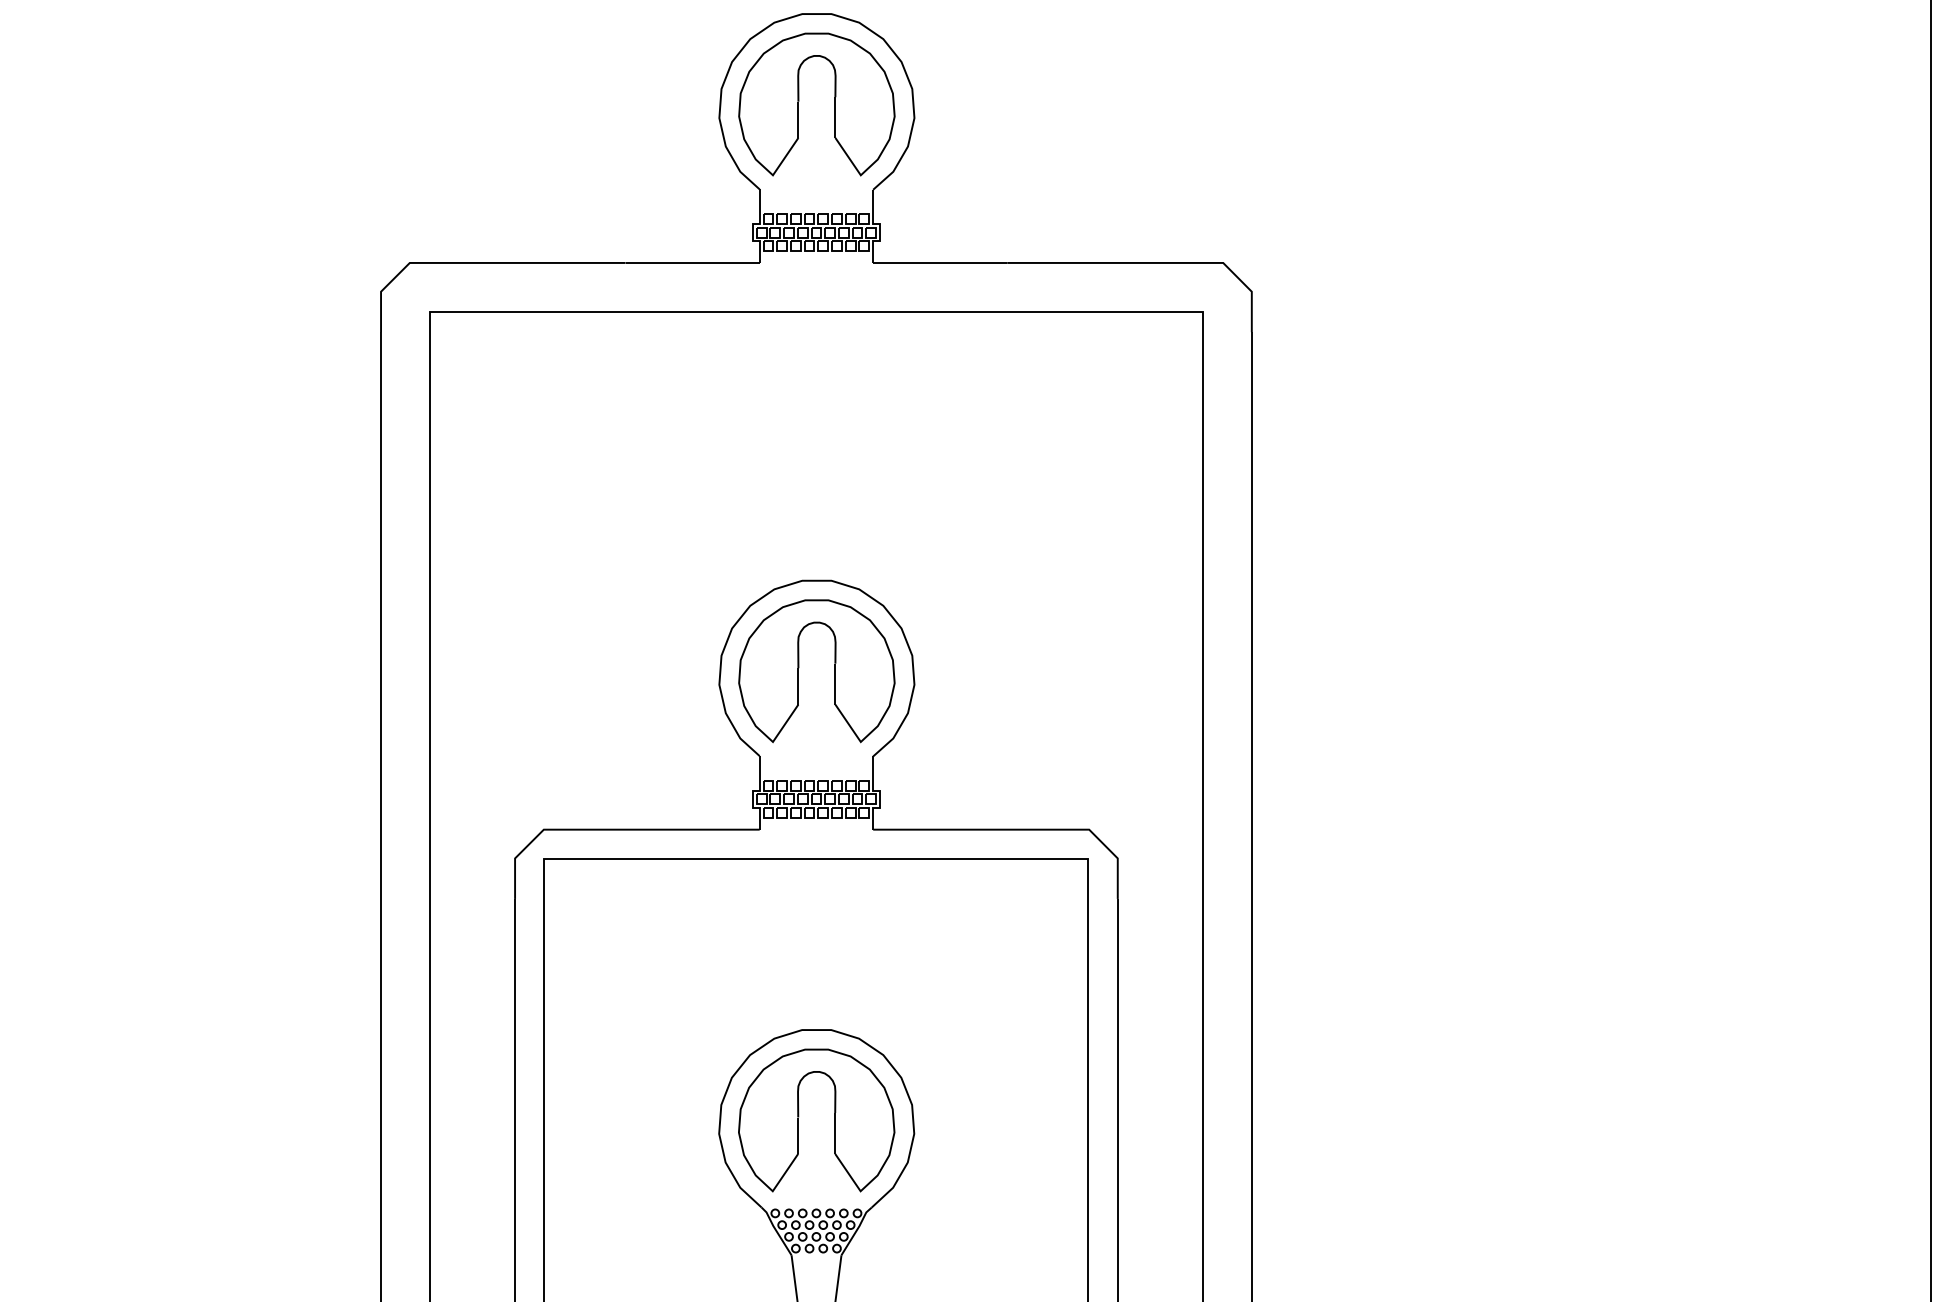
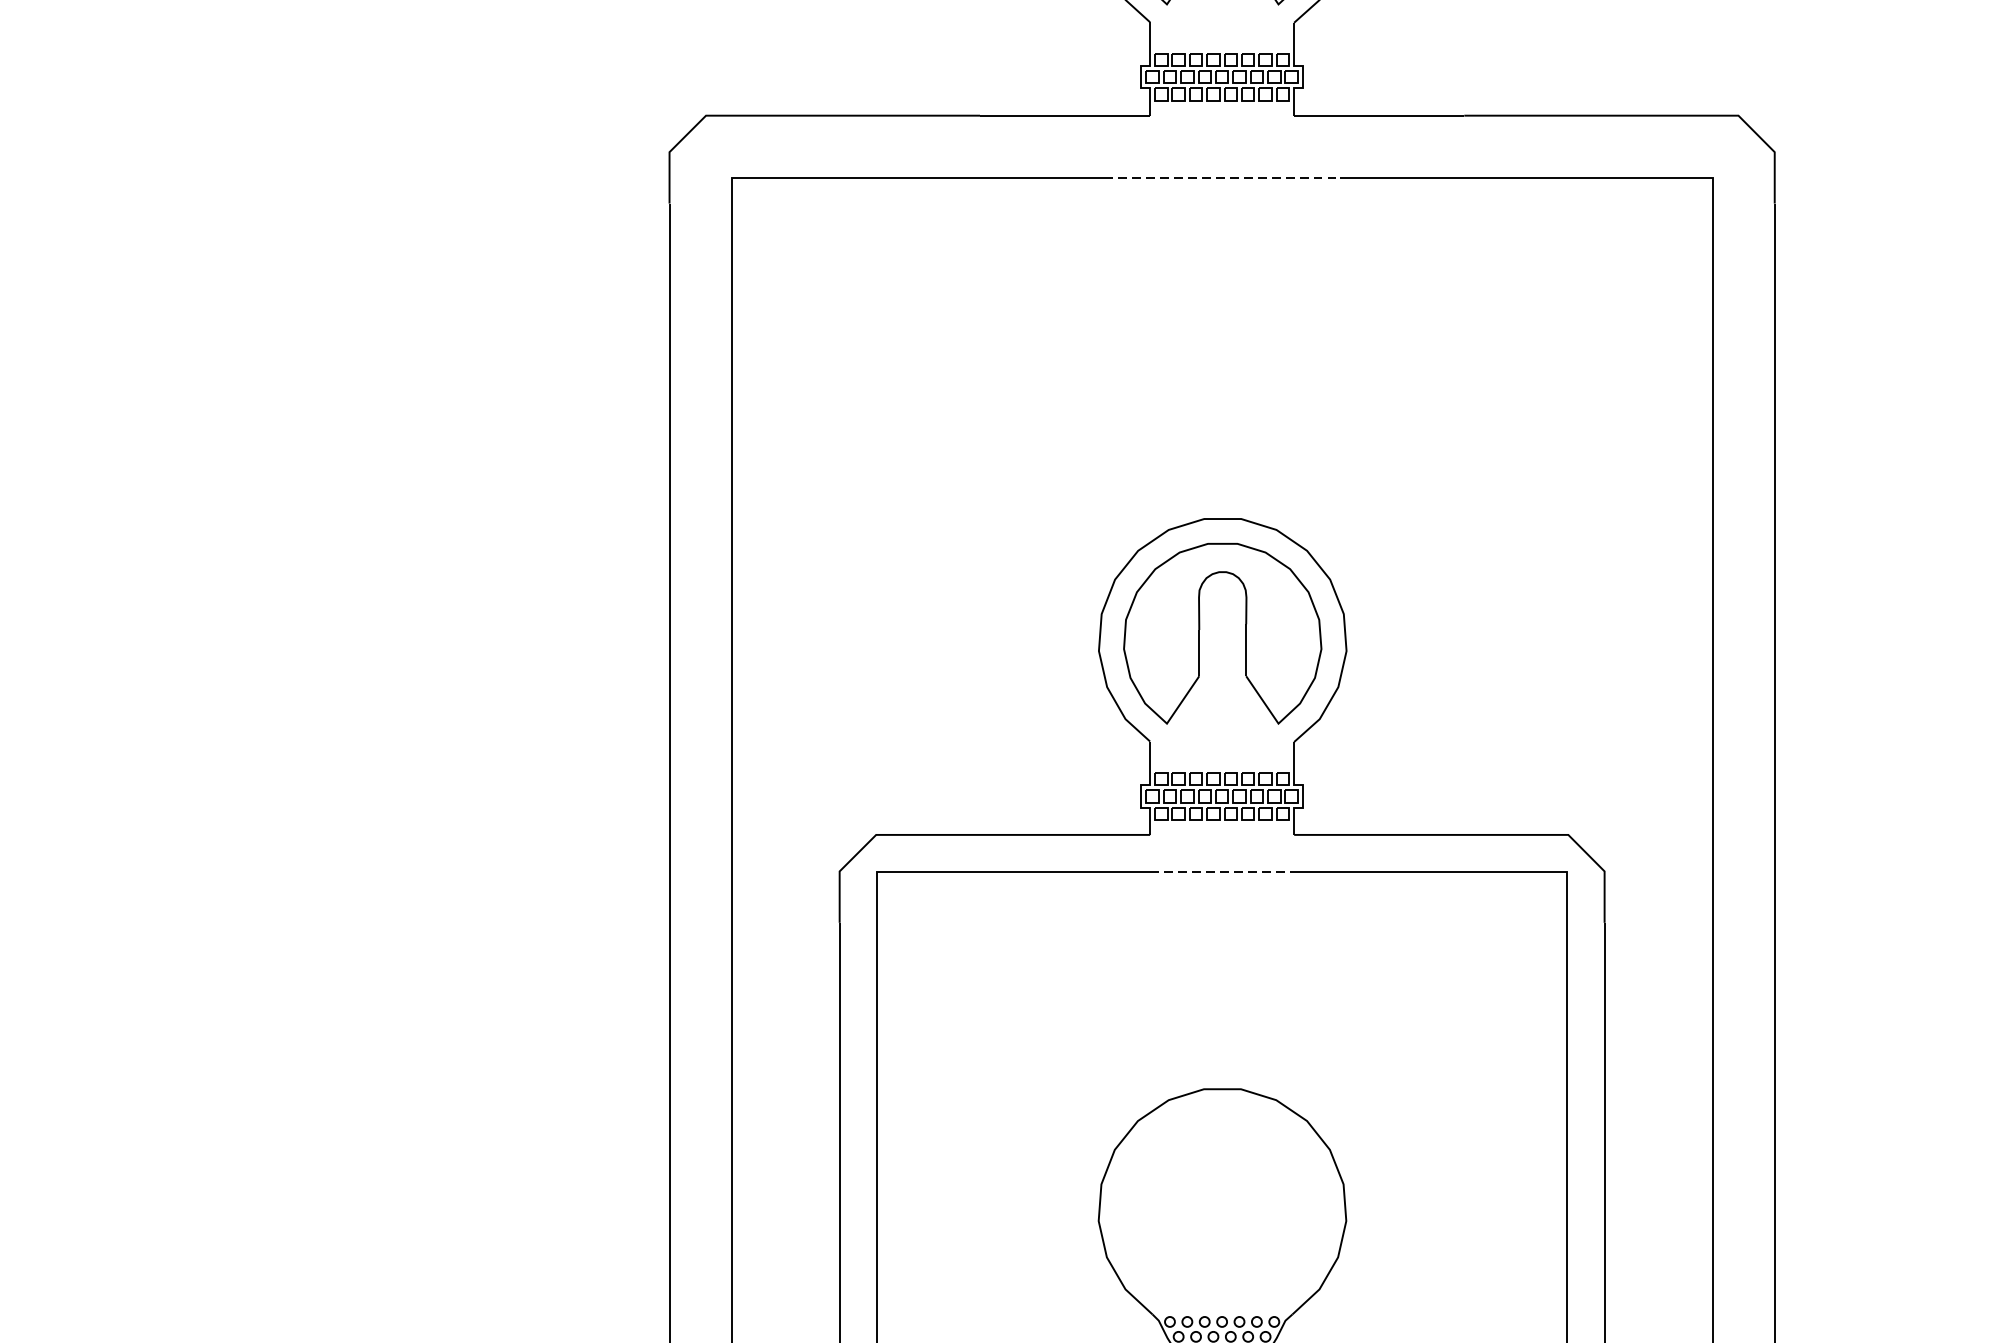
line: (816, 311) -> (1222, 177), solid -> dashed
line: (816, 859) -> (1222, 872), solid -> dashed
part: (799, 1116) -> (1200, 1198), removed

